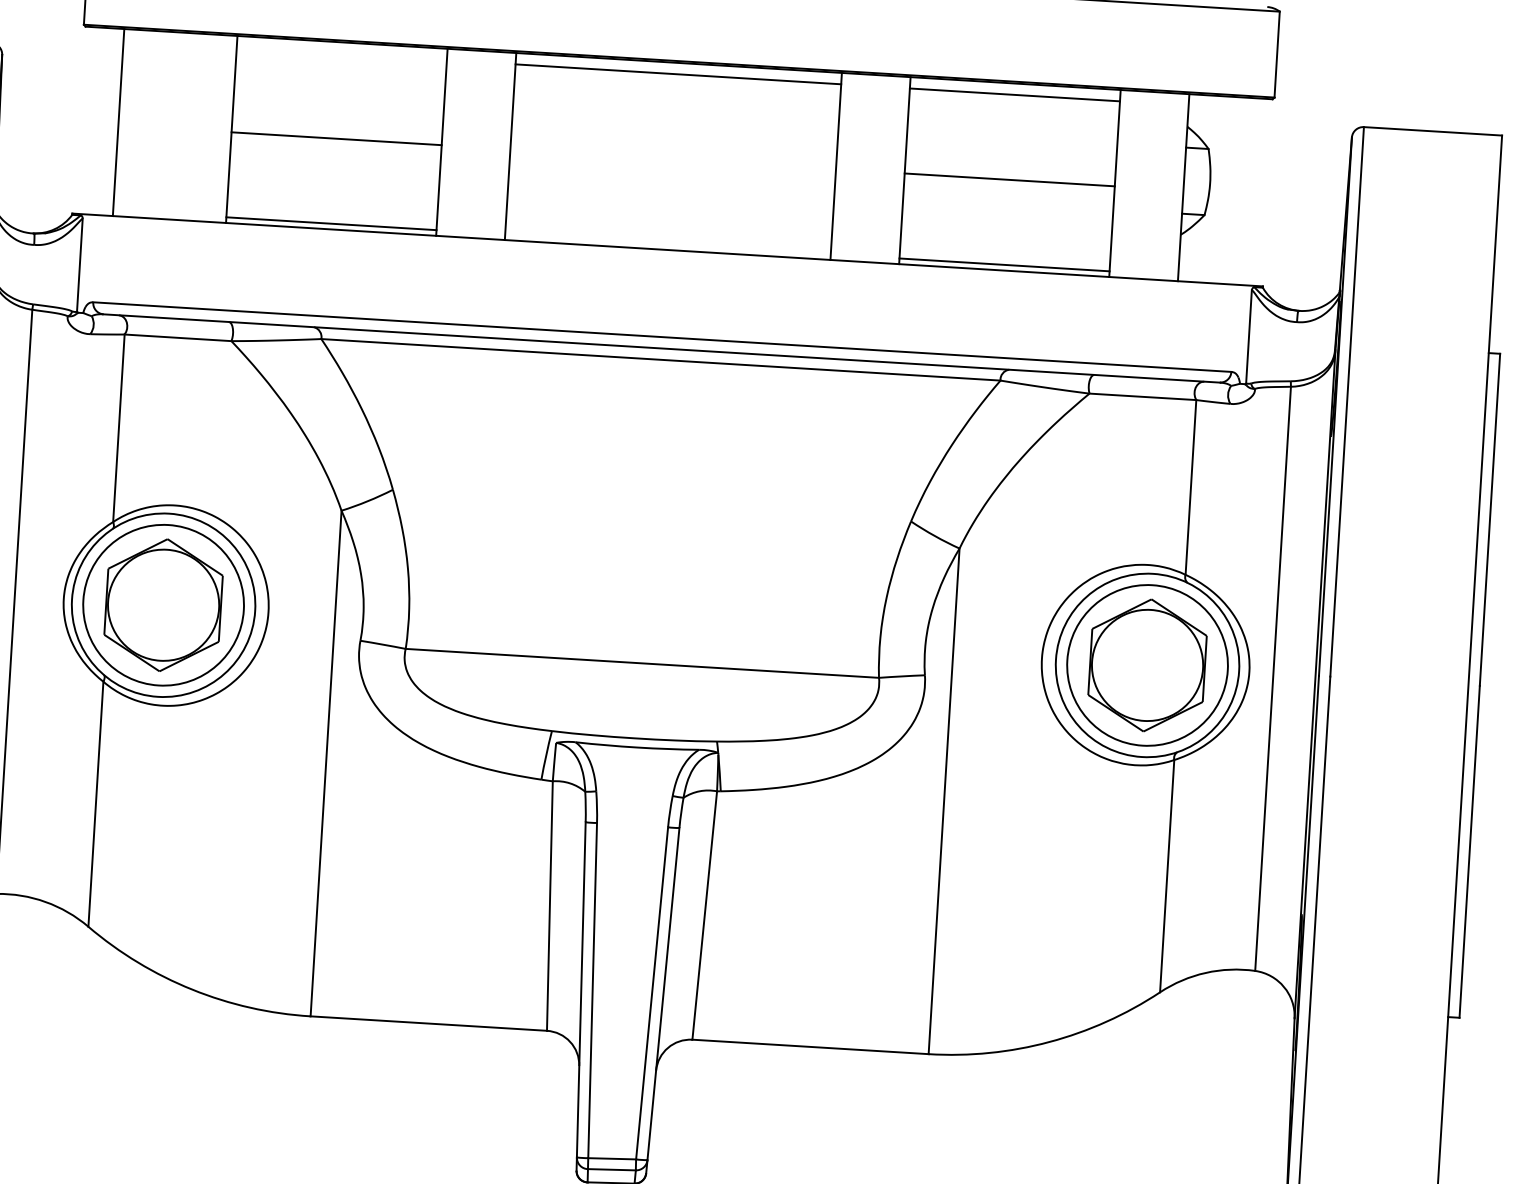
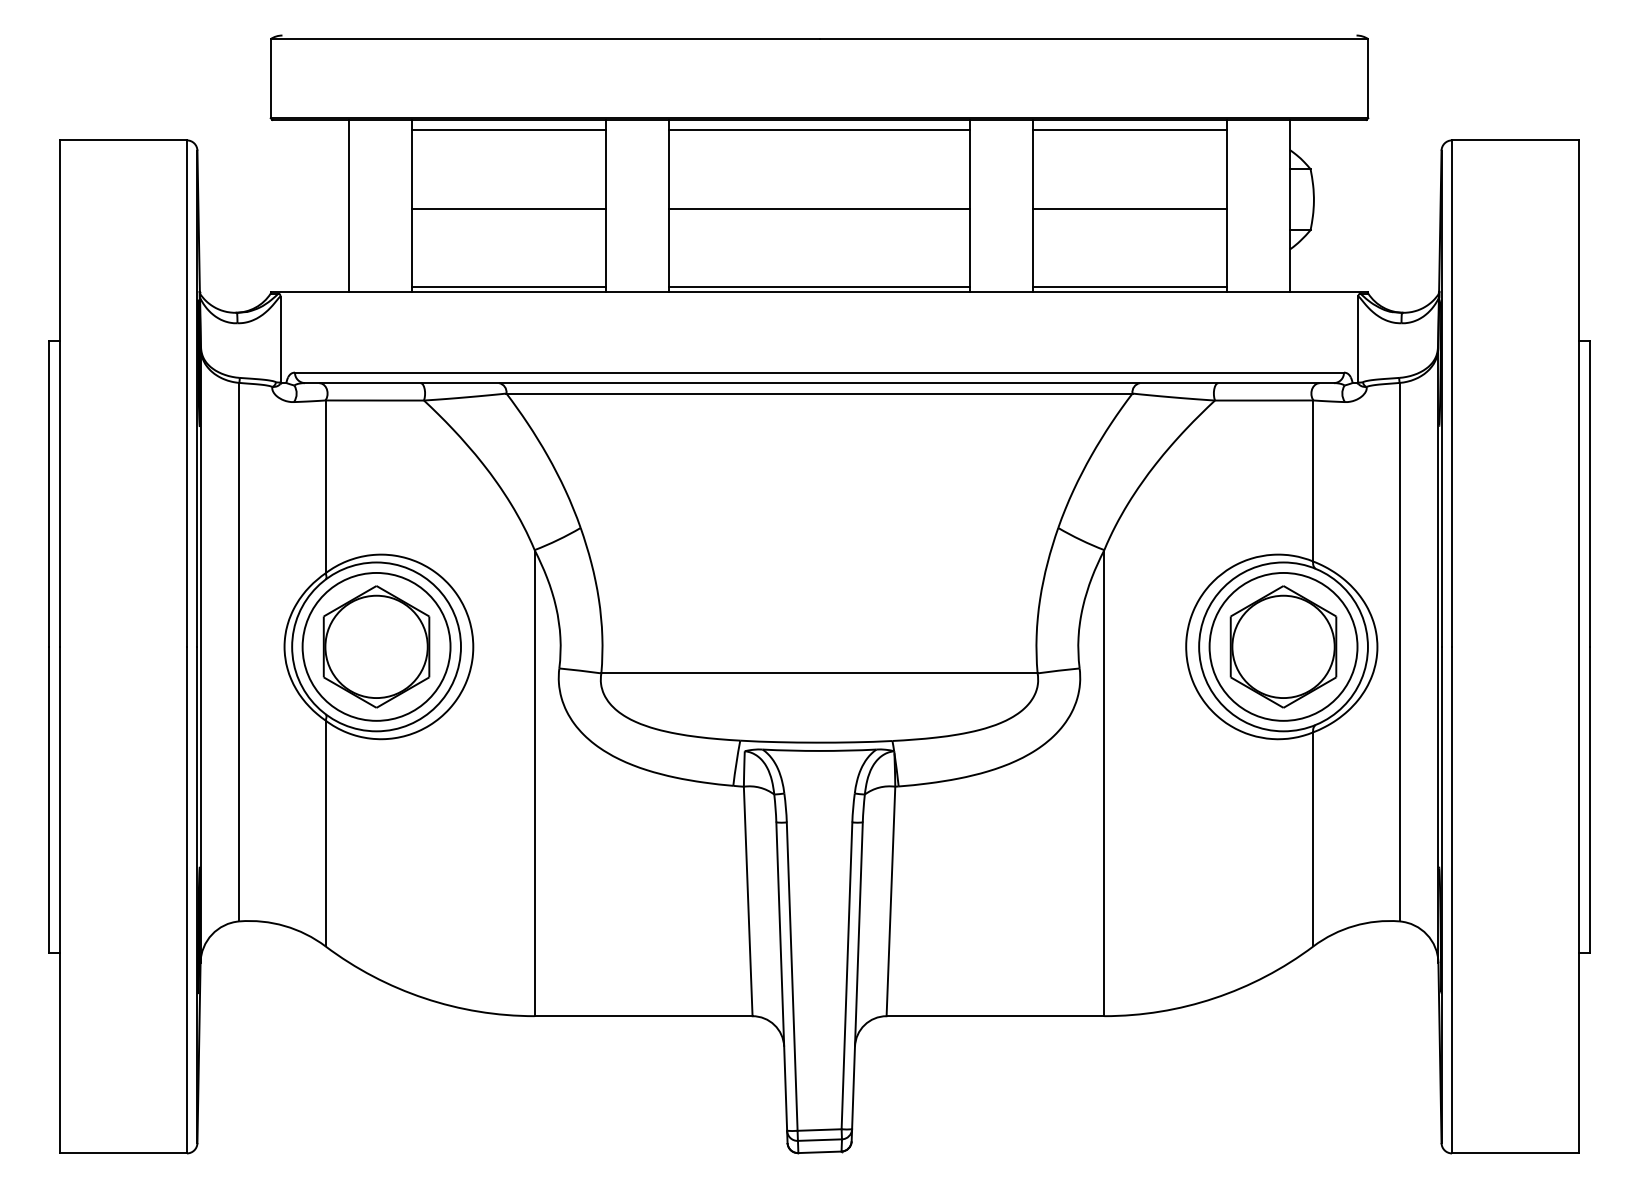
line: (342, 53) -> (509, 130), added
line: (119, 121) -> (349, 205), moved
line: (673, 159) -> (819, 208), added
line: (667, 244) -> (819, 287), added

